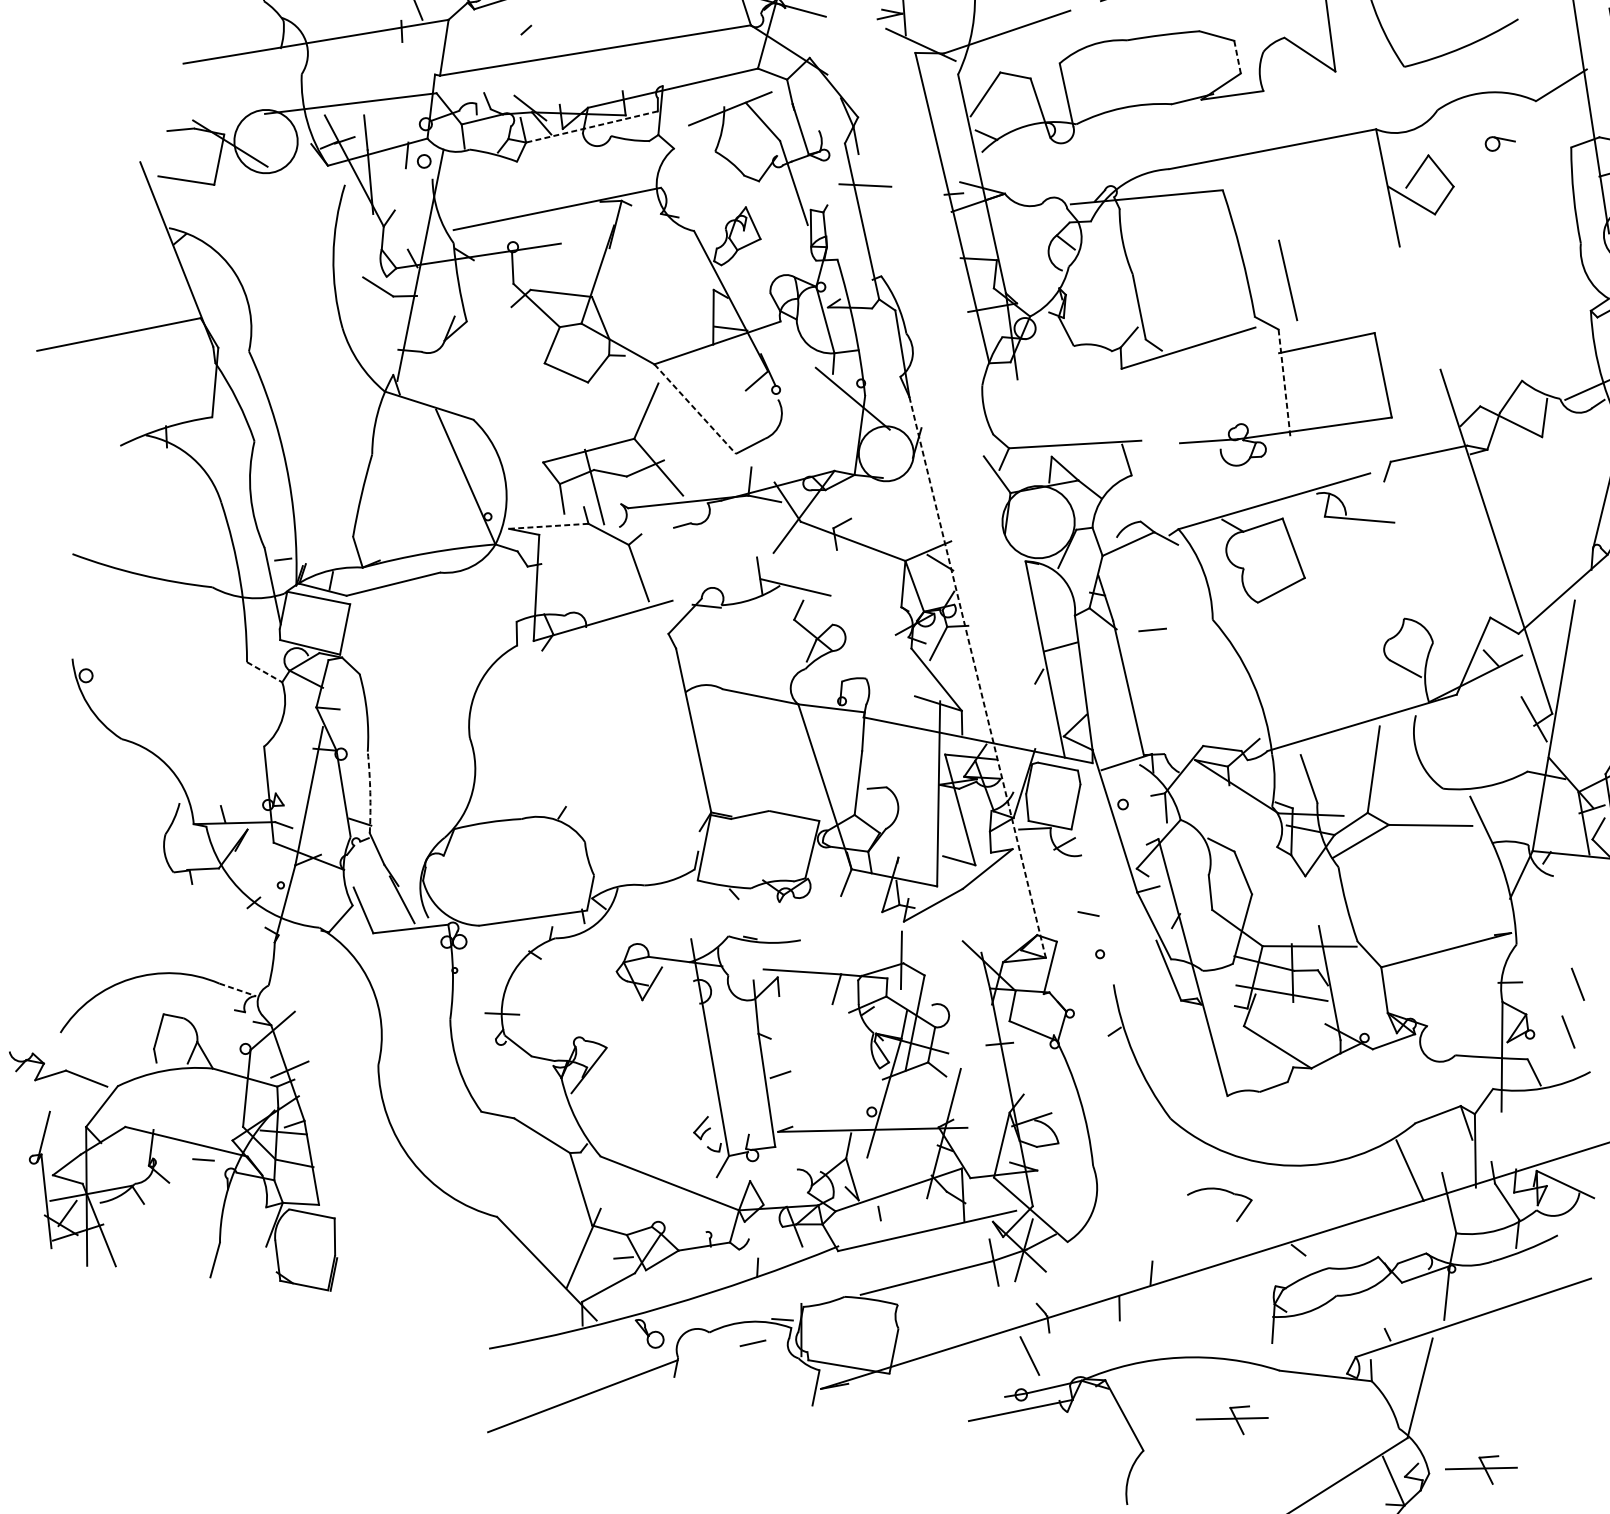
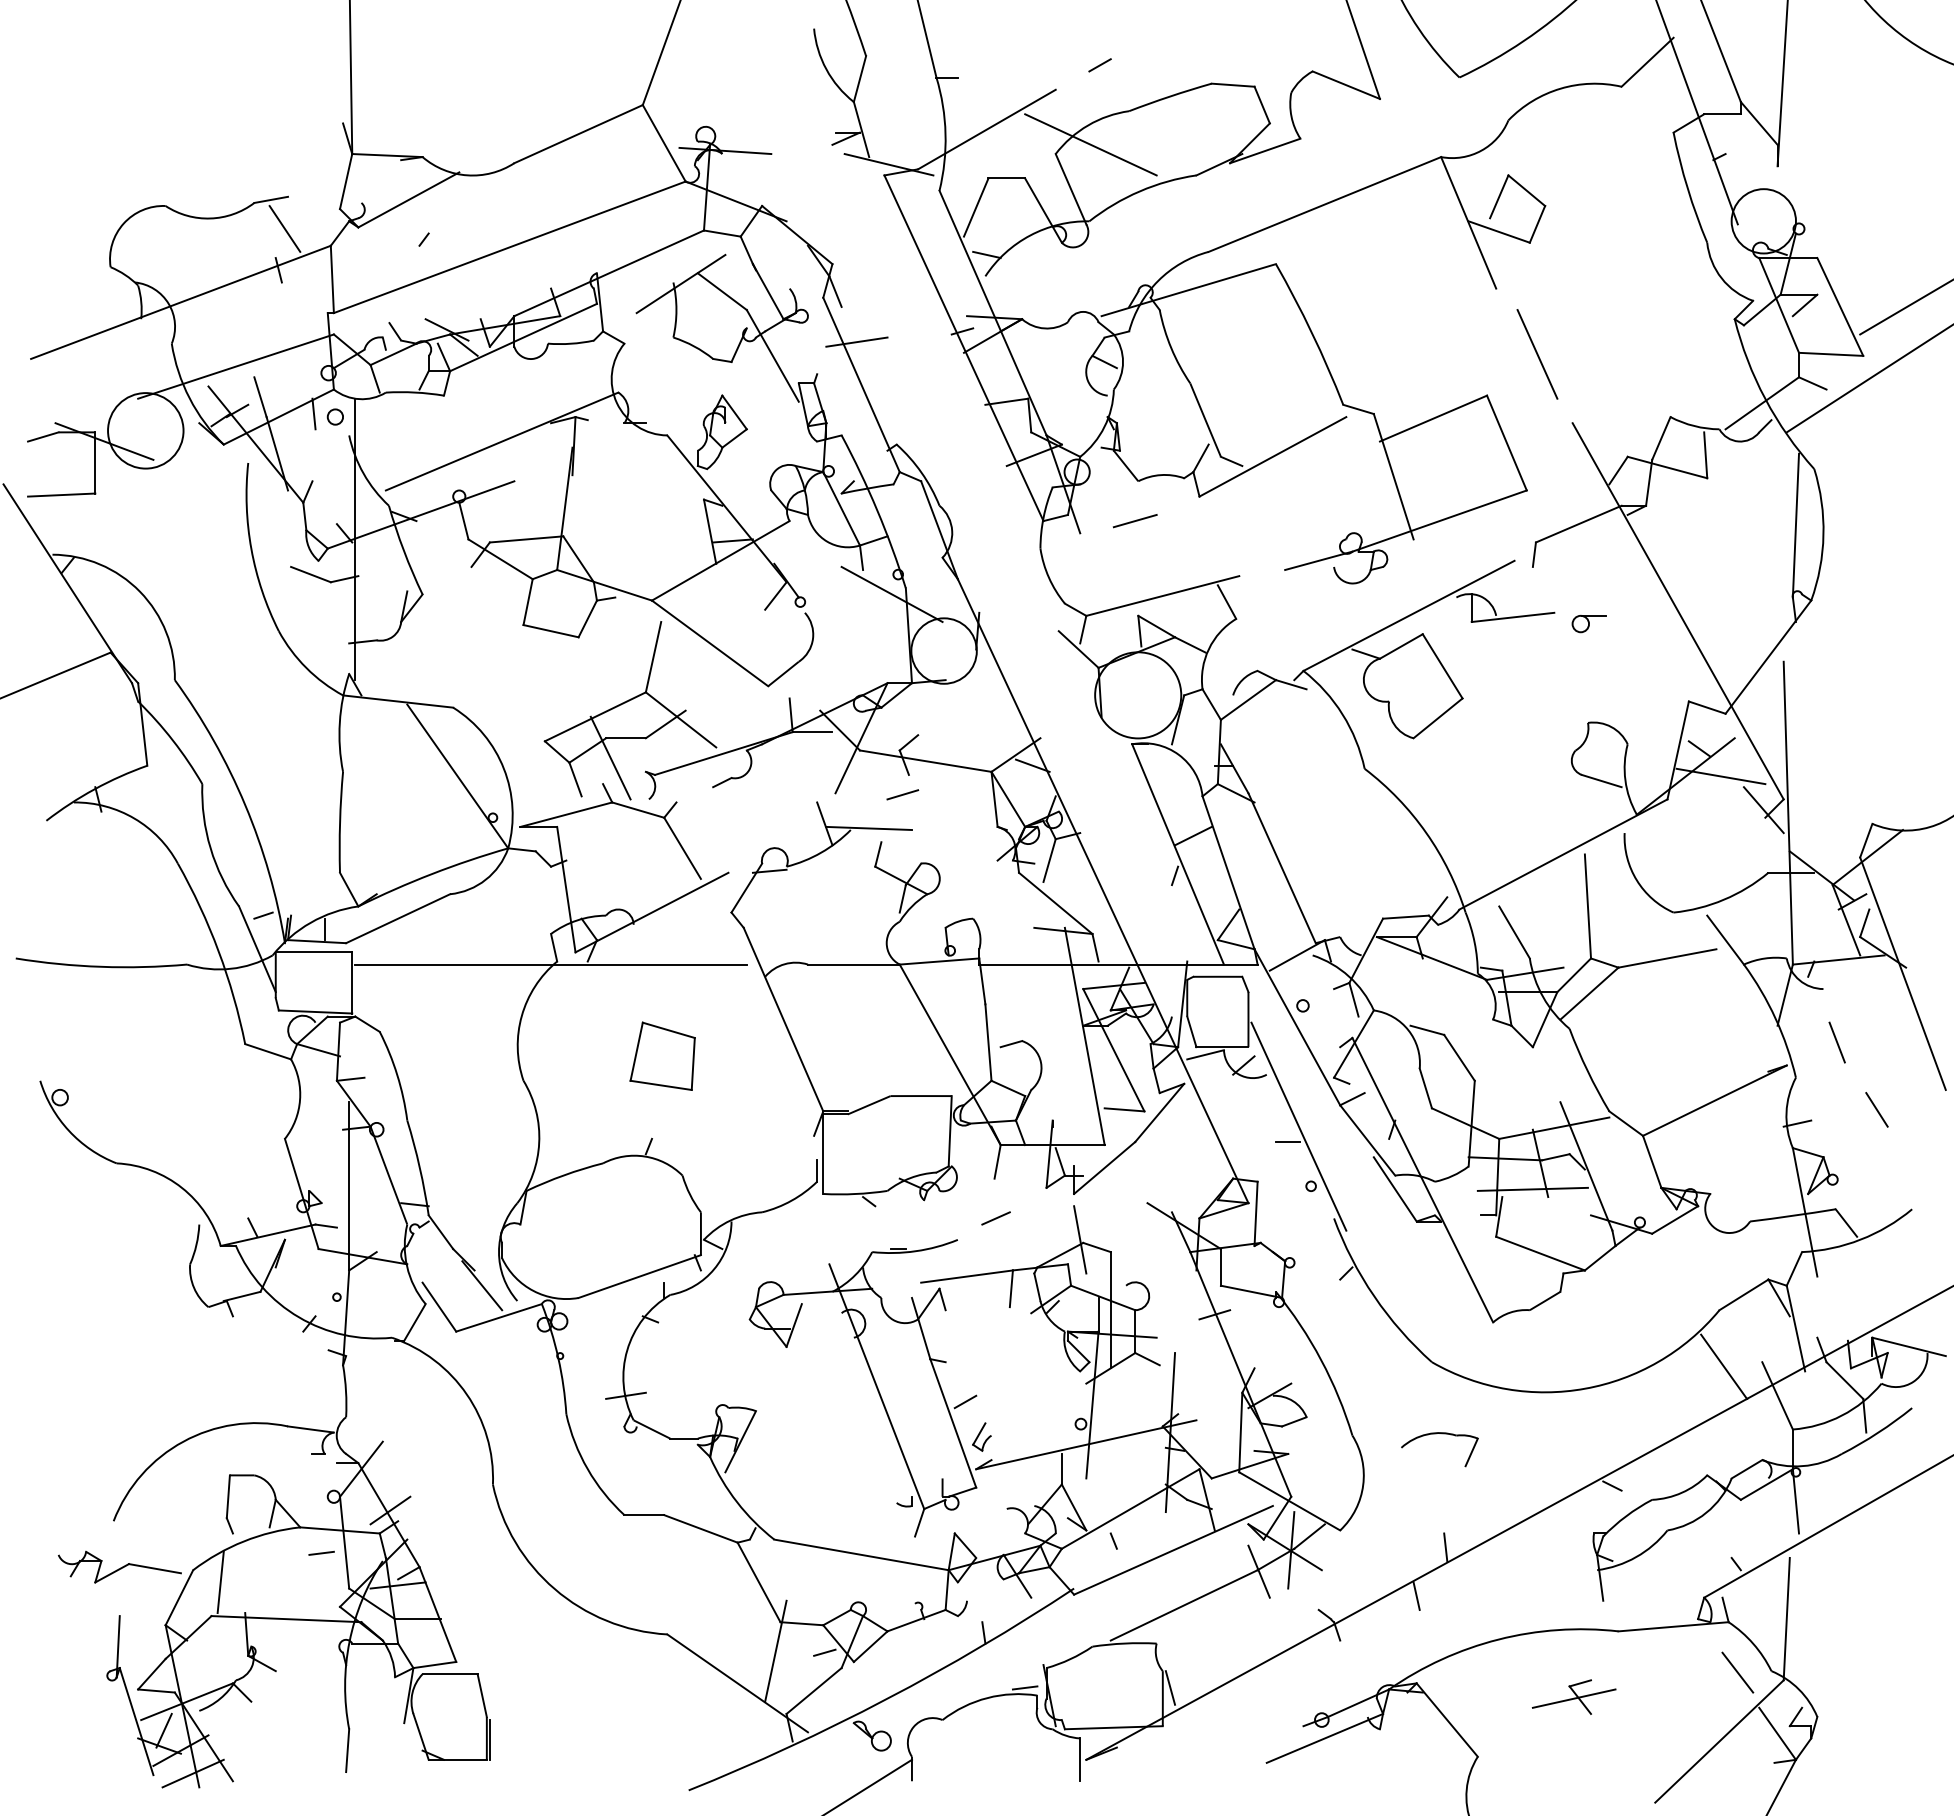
line: (1237, 57) -> (1262, 105), dashed -> solid
line: (1089, 61) -> (1090, 144), added
line: (591, 126) -> (523, 337), dashed -> solid
part: (1498, 145) -> (1588, 624), moved
line: (1288, 280) -> (1537, 354), moved
line: (1064, 378) -> (1134, 521), added
line: (1284, 384) -> (1393, 476), dashed -> solid
line: (695, 409) -> (710, 643), dashed -> solid
line: (548, 526) -> (565, 814), dashed -> solid
line: (1152, 629) -> (902, 794), moved
line: (511, 646) -> (550, 964), added
line: (264, 672) -> (268, 1051), dashed -> solid
line: (977, 677) -> (1103, 891), dashed -> solid
line: (1504, 684) -> (1720, 776), added
part: (588, 740) -> (662, 1055), added
arc: (370, 792) -> (419, 1167), dashed -> solid
line: (1099, 902) -> (1298, 1126), added
line: (1555, 922) -> (1836, 1042), added
line: (238, 989) -> (311, 1429), dashed -> solid
line: (1568, 1031) -> (1876, 1167), removed
line: (138, 1100) -> (220, 1582), added
part: (702, 1127) -> (981, 1436), moved
line: (203, 1159) -> (321, 1552), moved
part: (1222, 1190) -> (1441, 1434), moved
line: (83, 1253) -> (192, 1773), added
line: (752, 1343) -> (995, 1218), moved
line: (902, 1343) -> (1170, 1687), added
line: (1029, 1355) -> (1737, 1672), moved
part: (1481, 1466) -> (1876, 1696), removed

